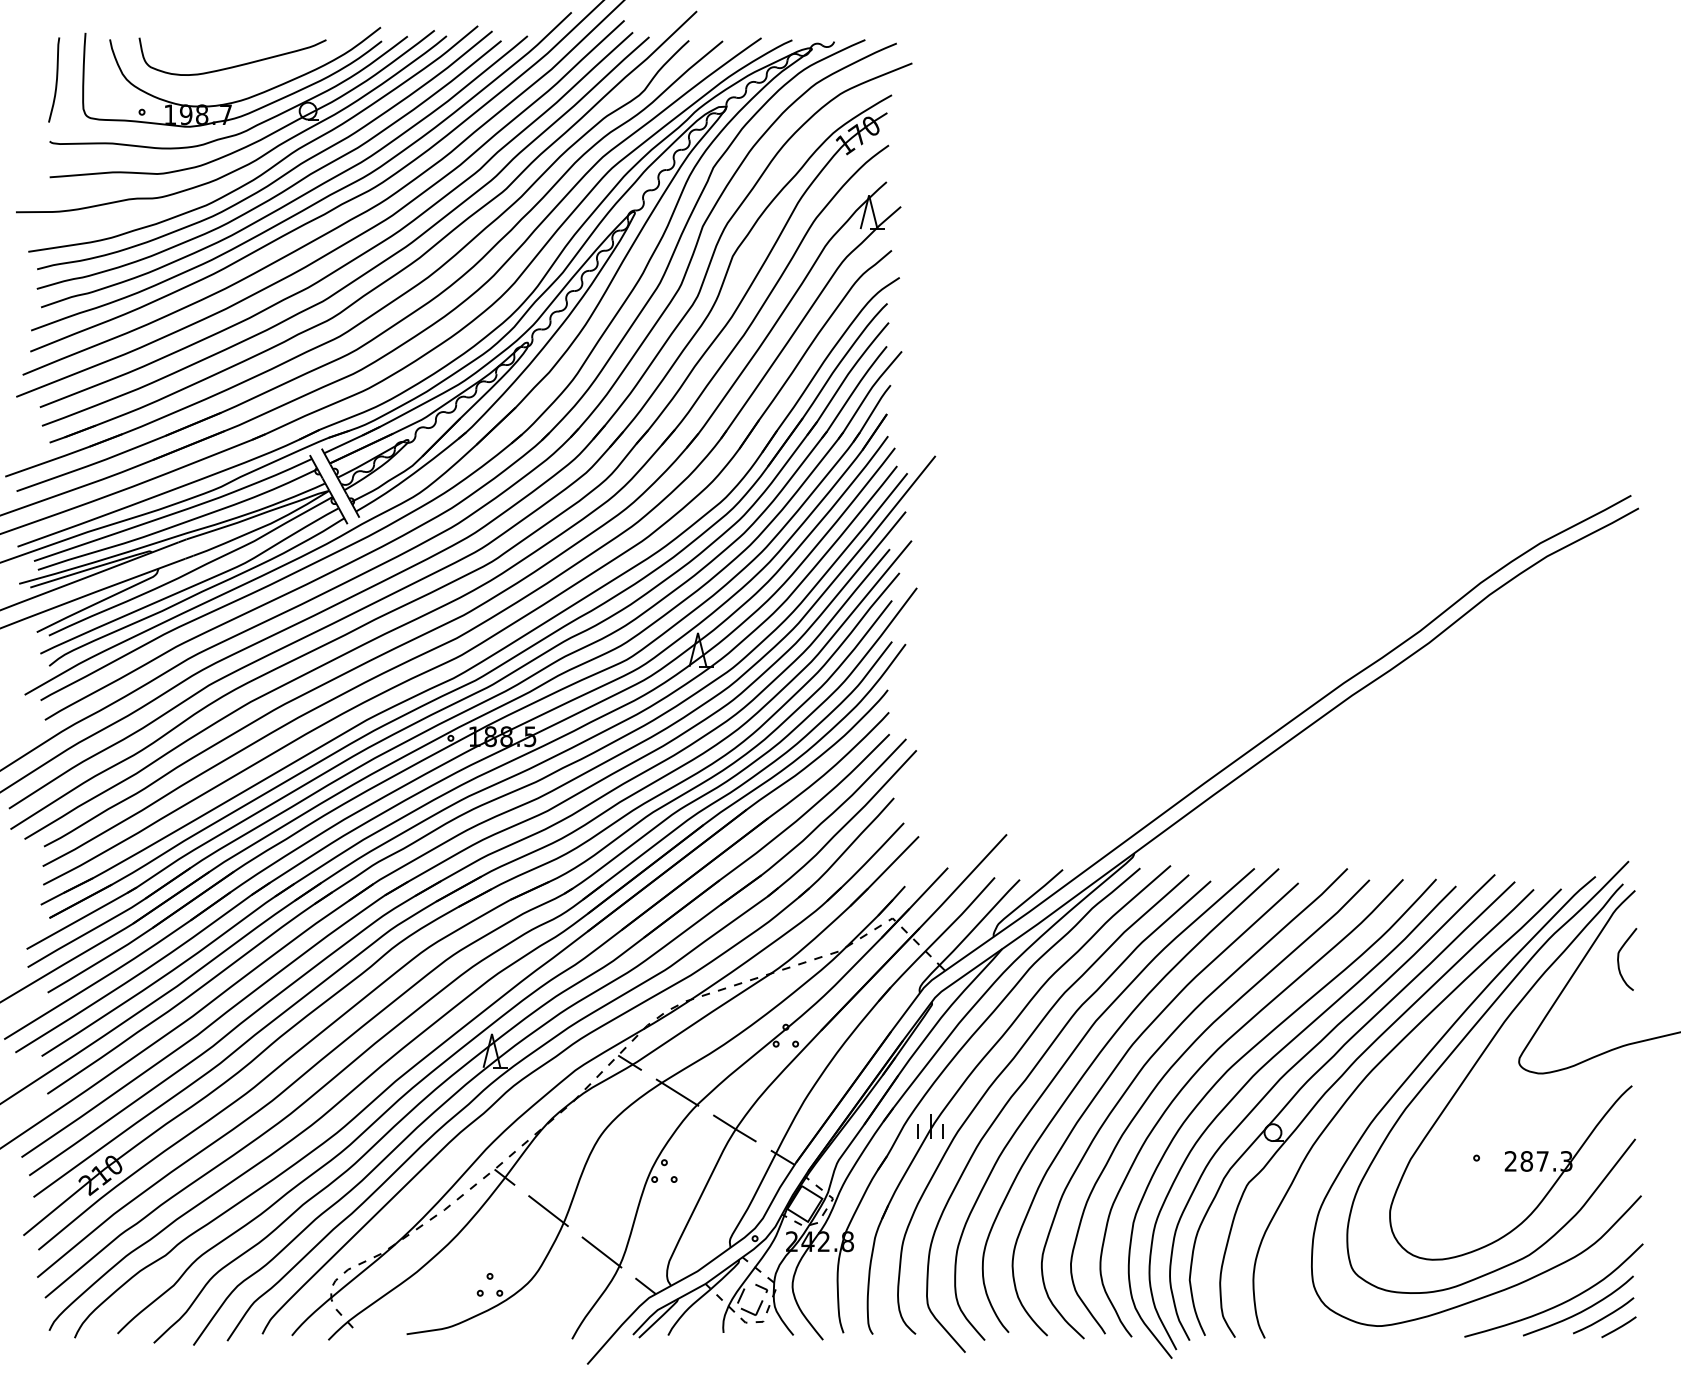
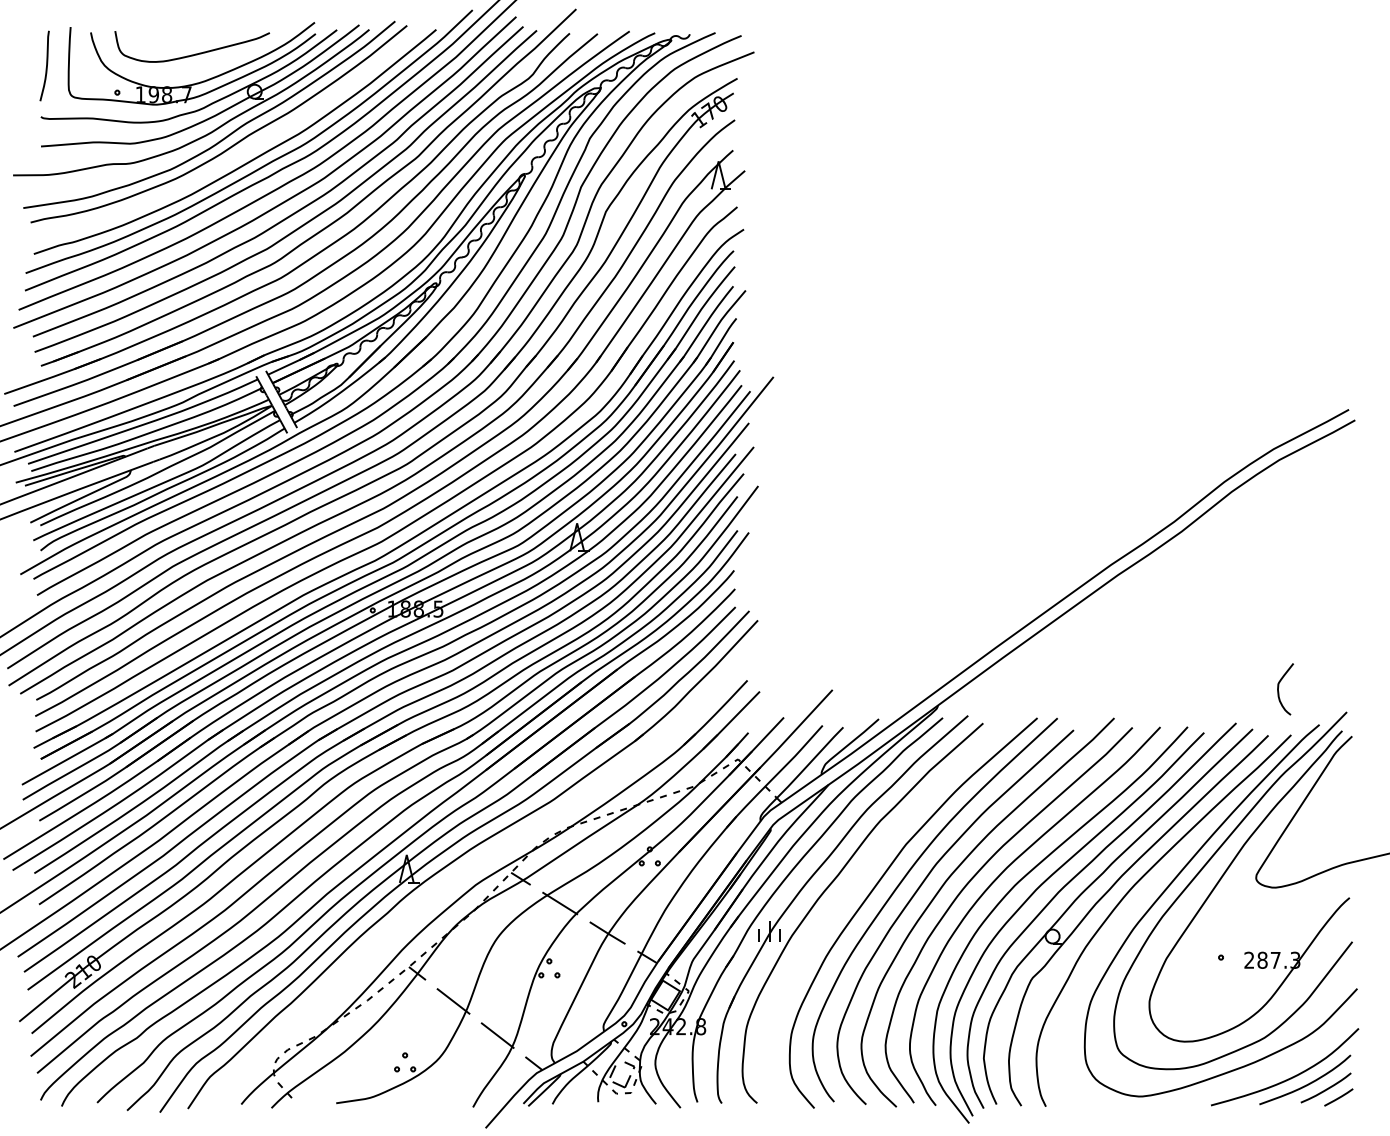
curve: (286, 188) -> (236, 155), removed
curve: (1619, 962) -> (1279, 691), moved
part: (565, 1051) -> (467, 869), removed
curve: (1024, 1083) -> (847, 895), removed

